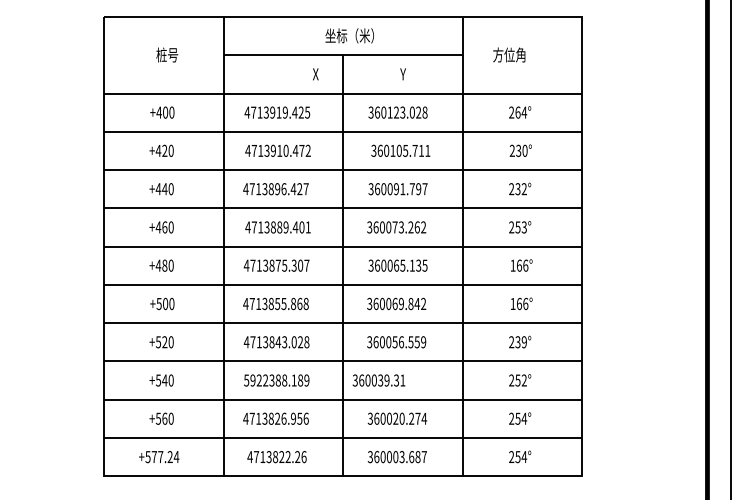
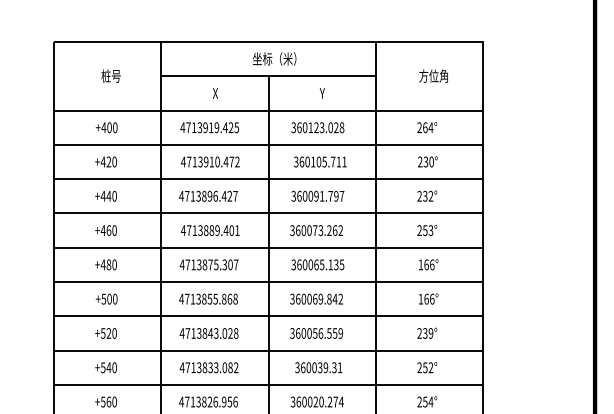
text: (509, 54) -> (433, 75), moved
text: (315, 74) -> (215, 93), moved
text: (276, 380) -> (208, 367), 5922388.189 -> 4713833.082
text: (378, 380) -> (318, 367), moved

